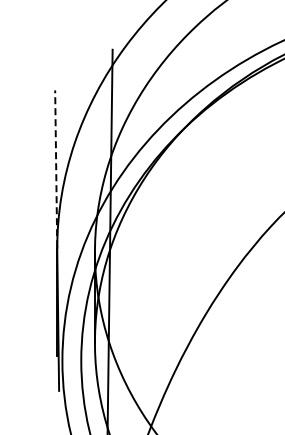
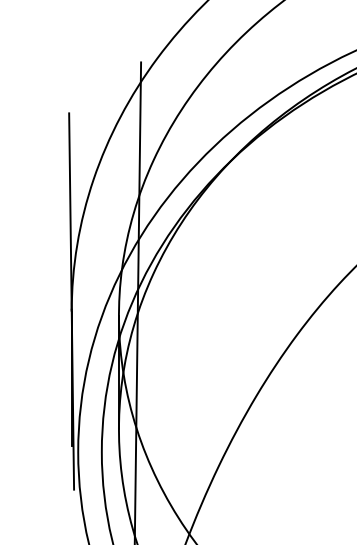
line: (56, 168) -> (70, 211), dashed -> solid

